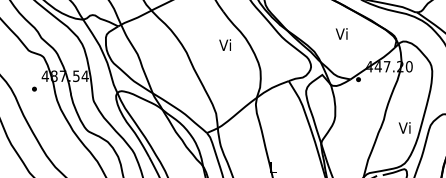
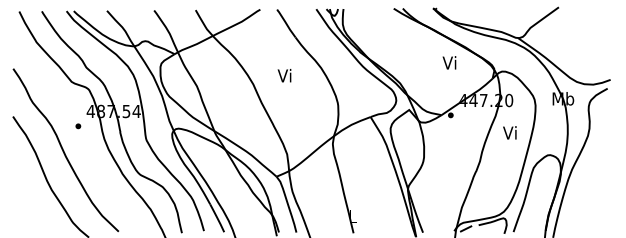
text: (341, 33) -> (449, 62), moved
text: (225, 44) -> (284, 75), moved
text: (404, 127) -> (509, 132), moved

